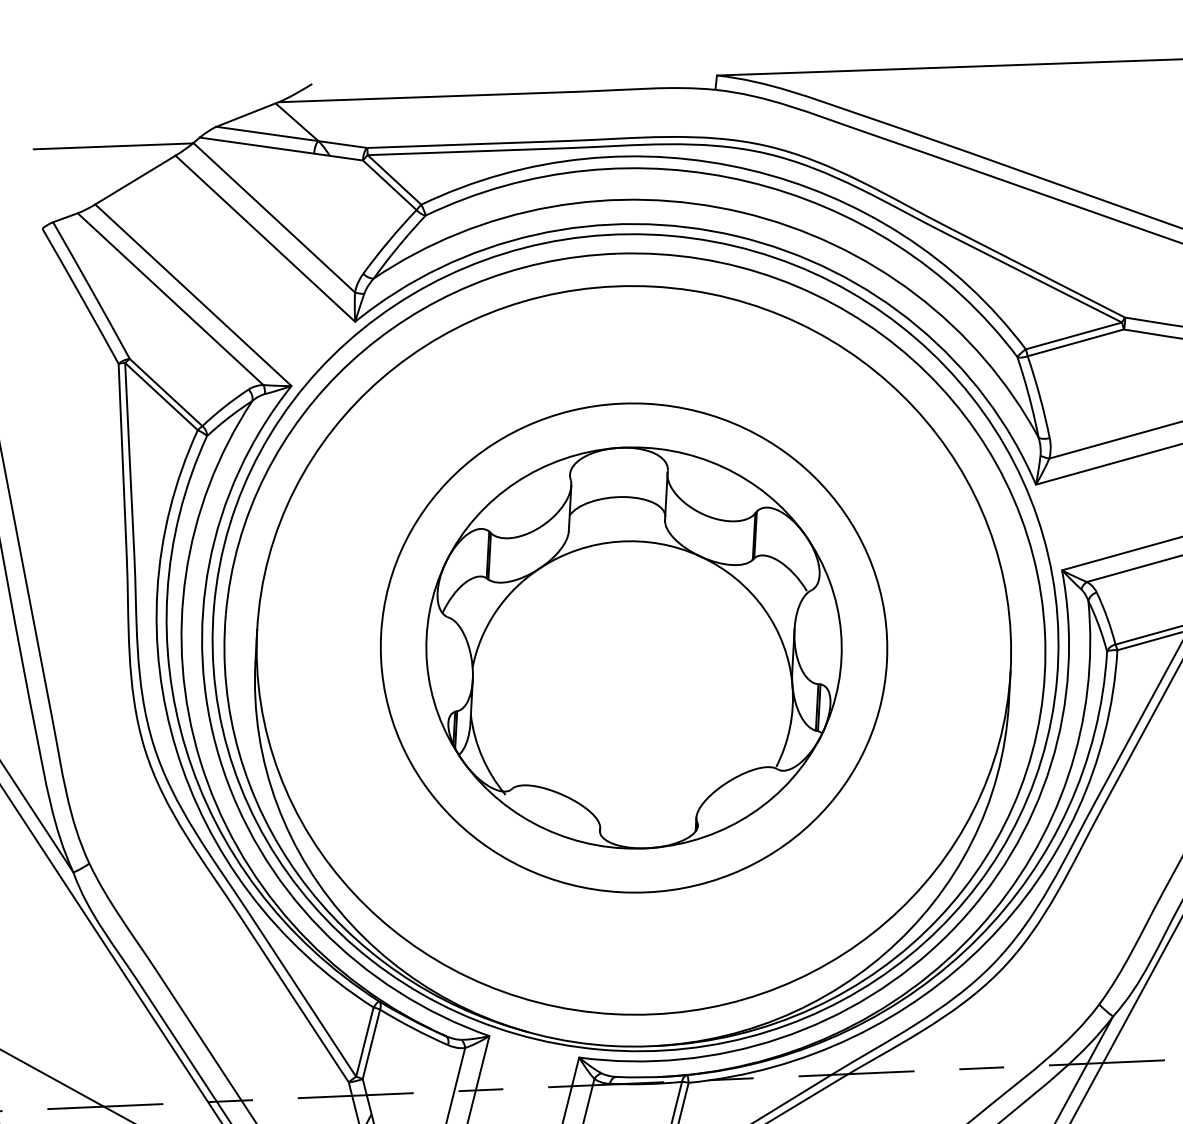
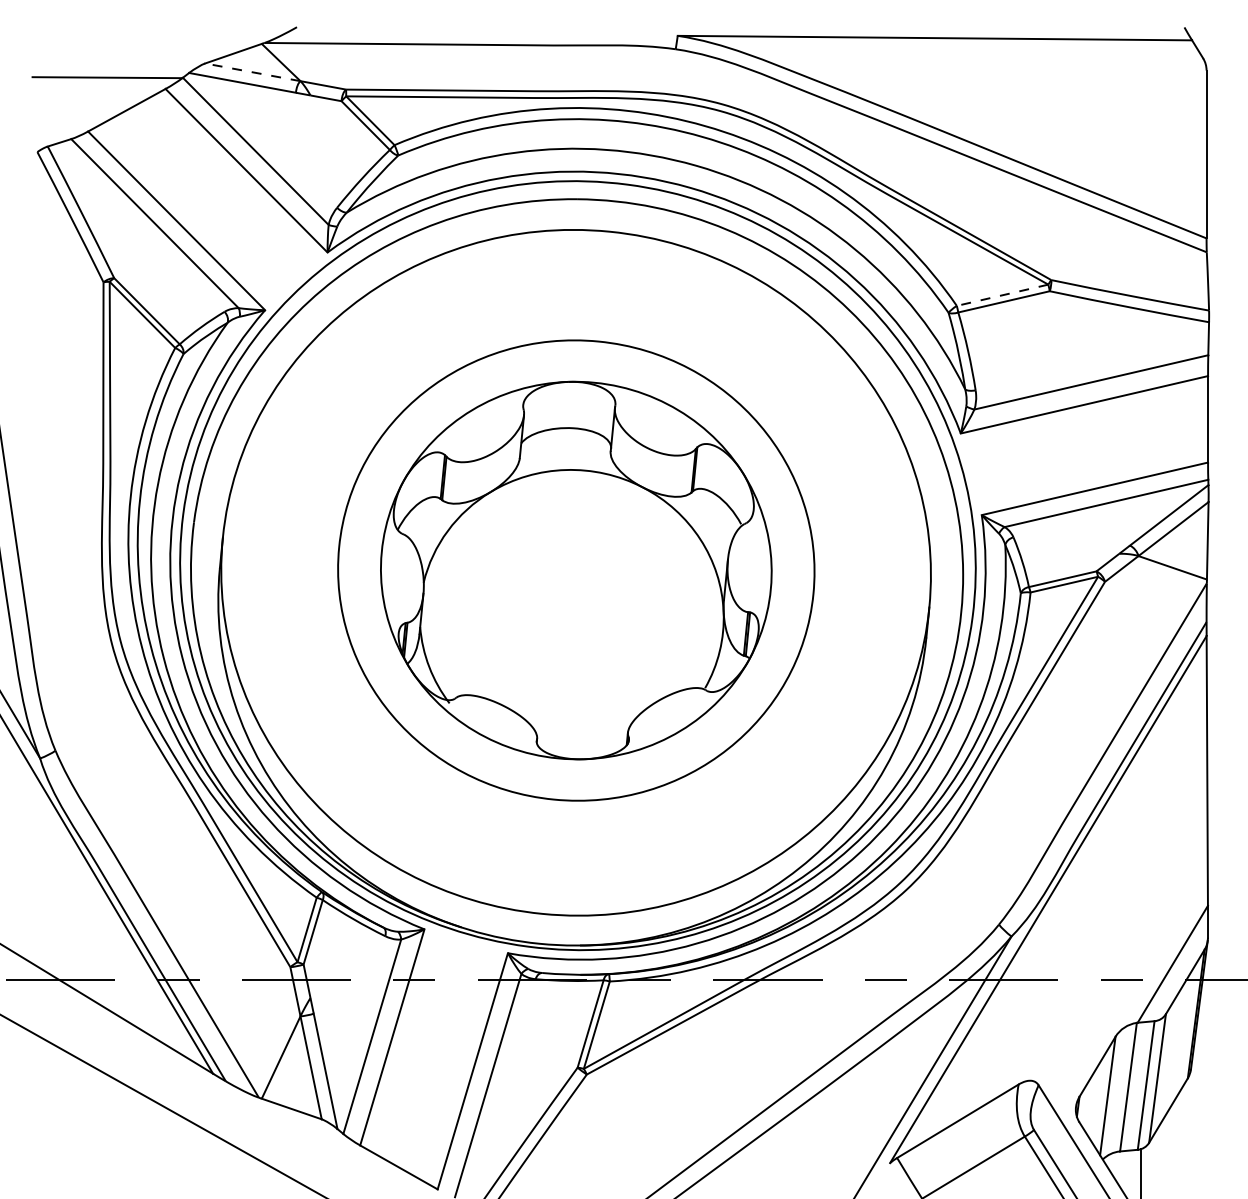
line: (267, 134) -> (252, 72), solid -> dashed
line: (1073, 336) -> (1002, 295), solid -> dashed

